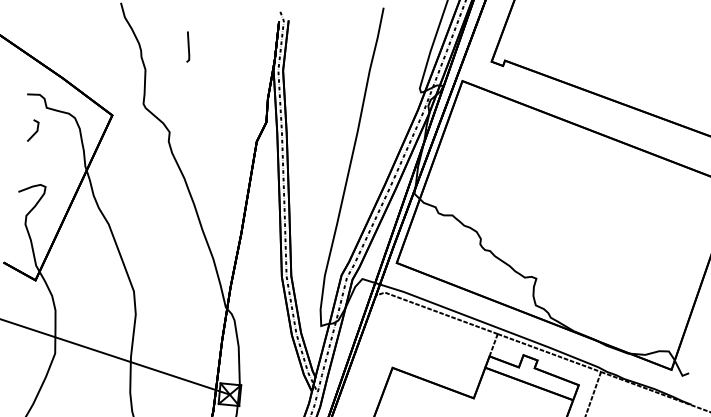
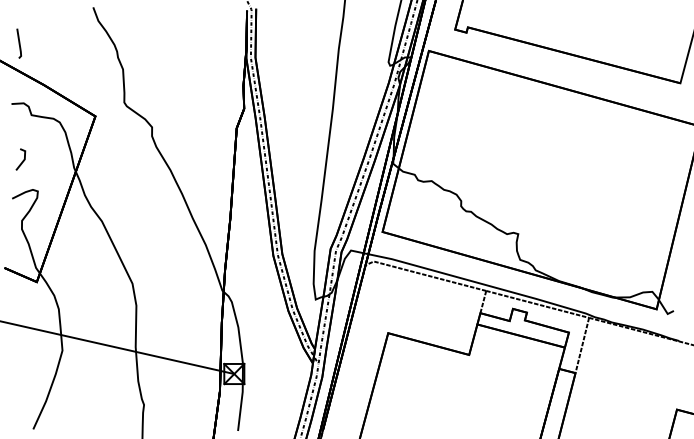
line: (187, 46) -> (18, 43), moved
line: (34, 131) -> (22, 160), moved

